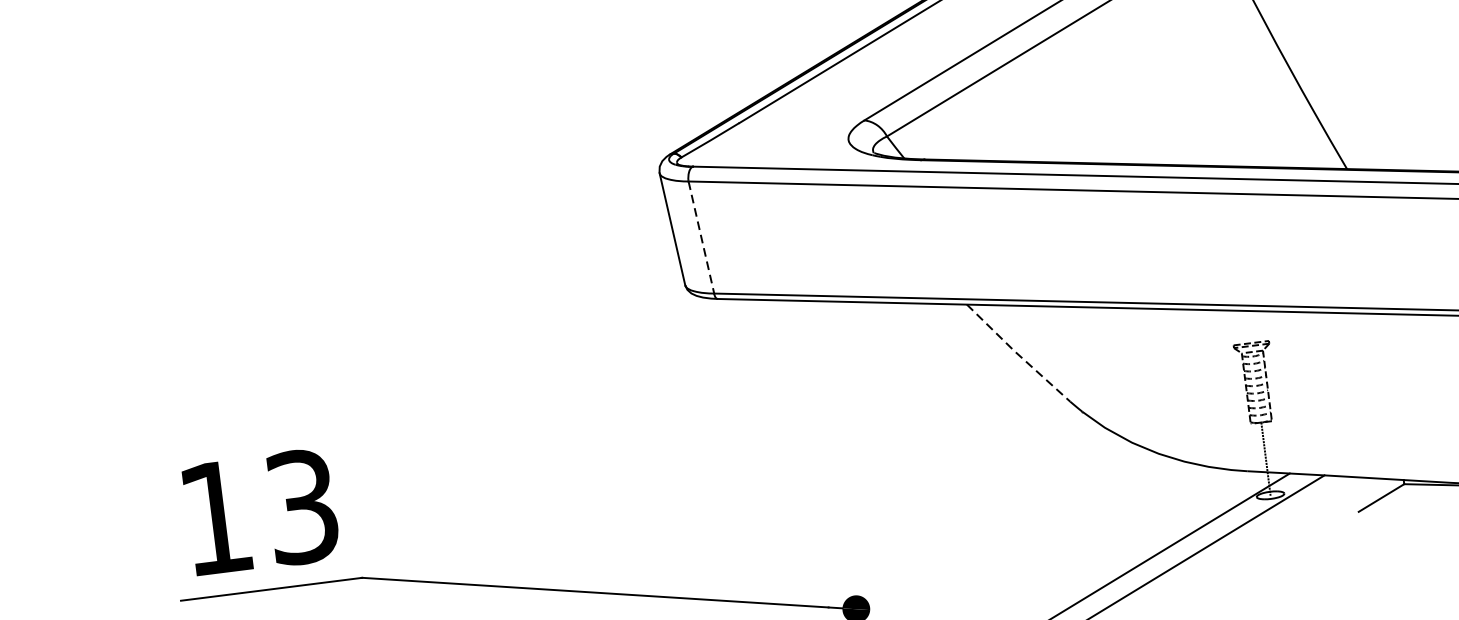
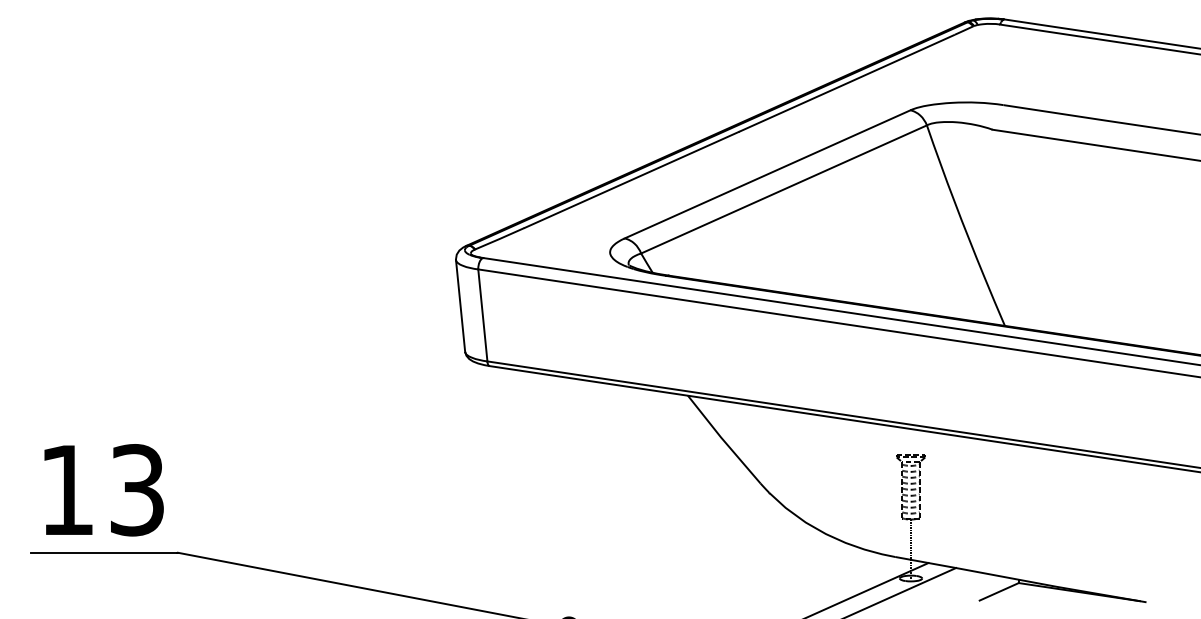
line: (700, 237) -> (482, 315), dashed -> solid
line: (1016, 353) -> (722, 439), dashed -> solid

